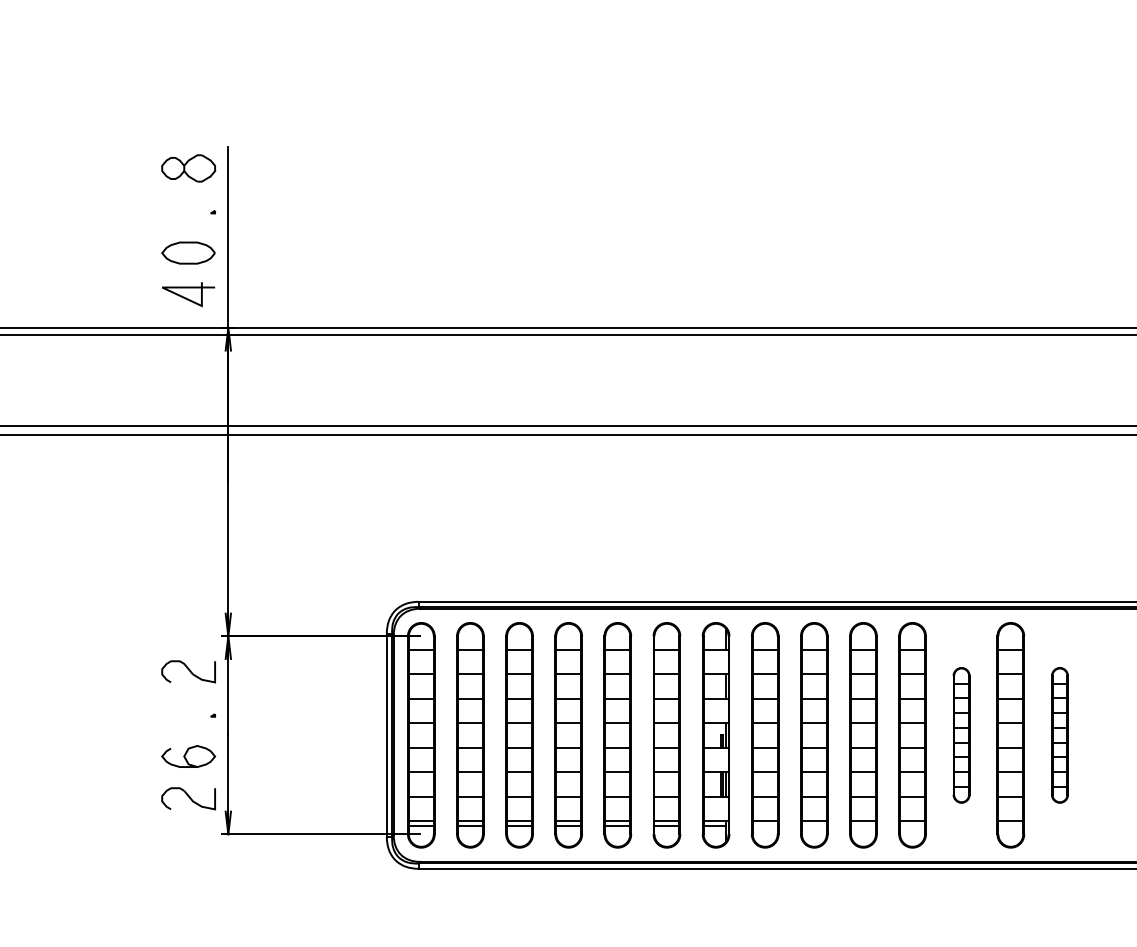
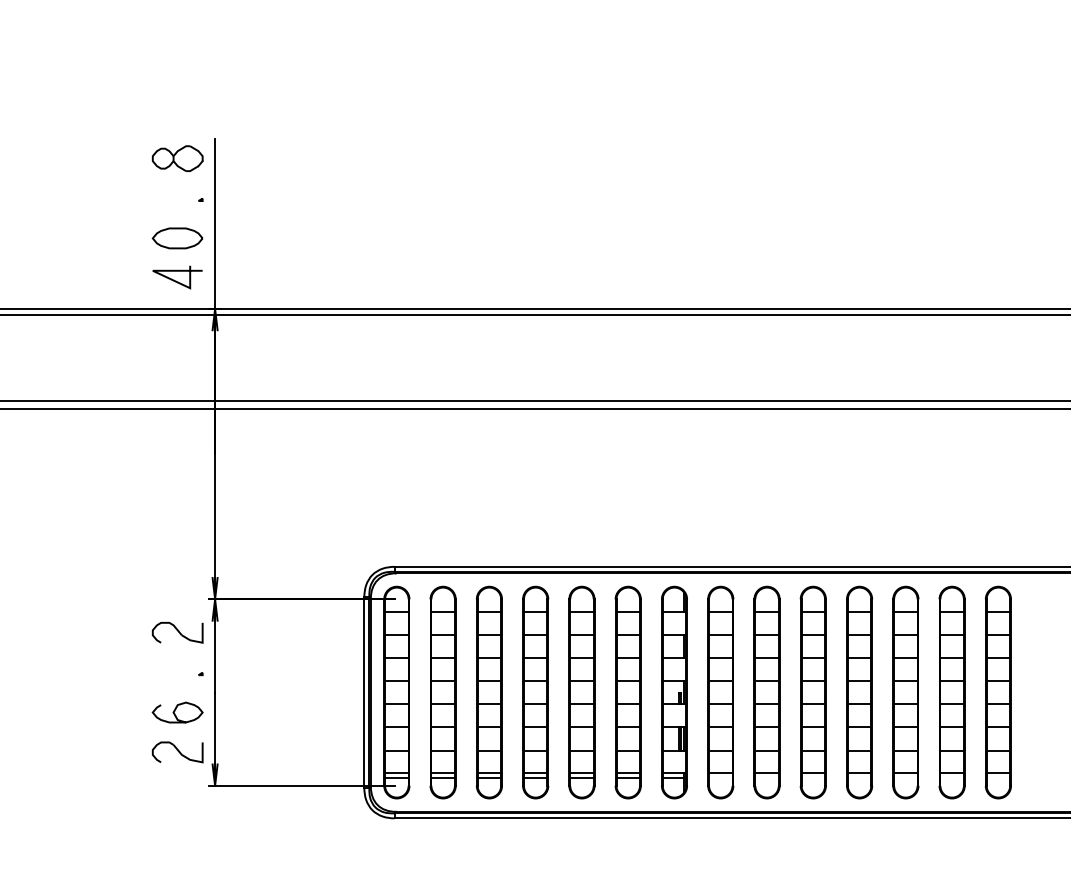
part: (961, 735) -> (905, 692), size x1.67
part: (1059, 735) -> (997, 692), size x1.67

